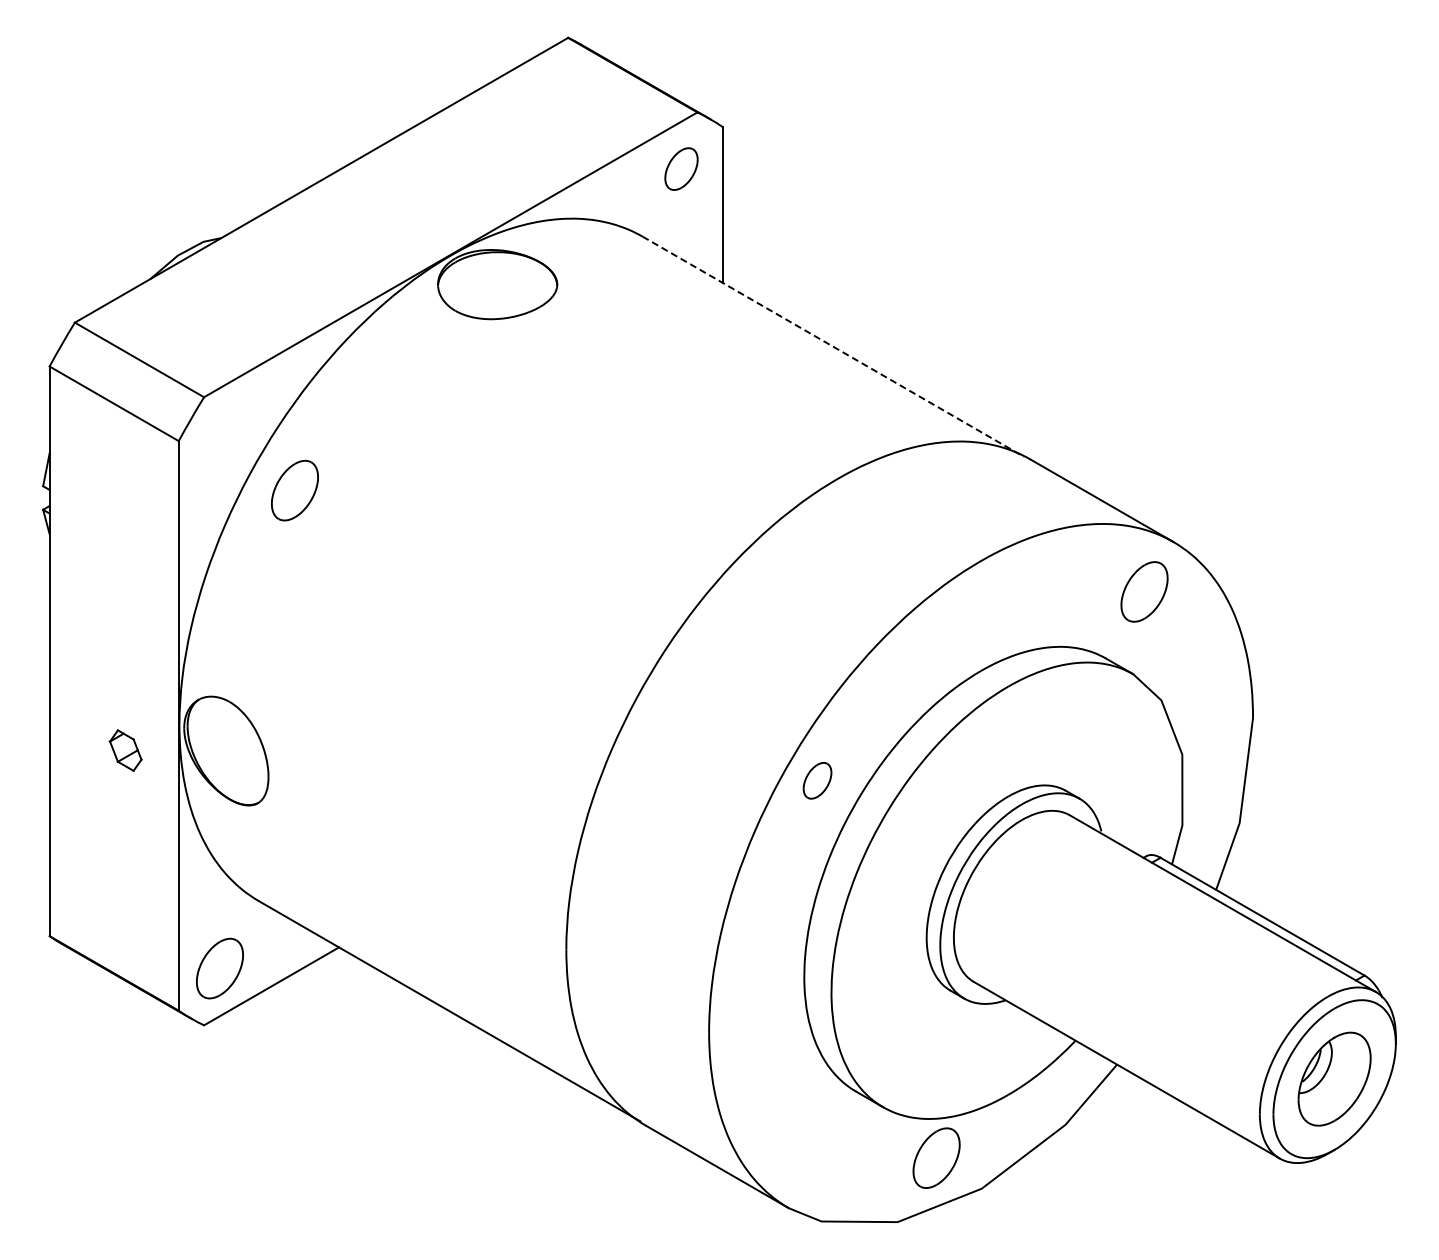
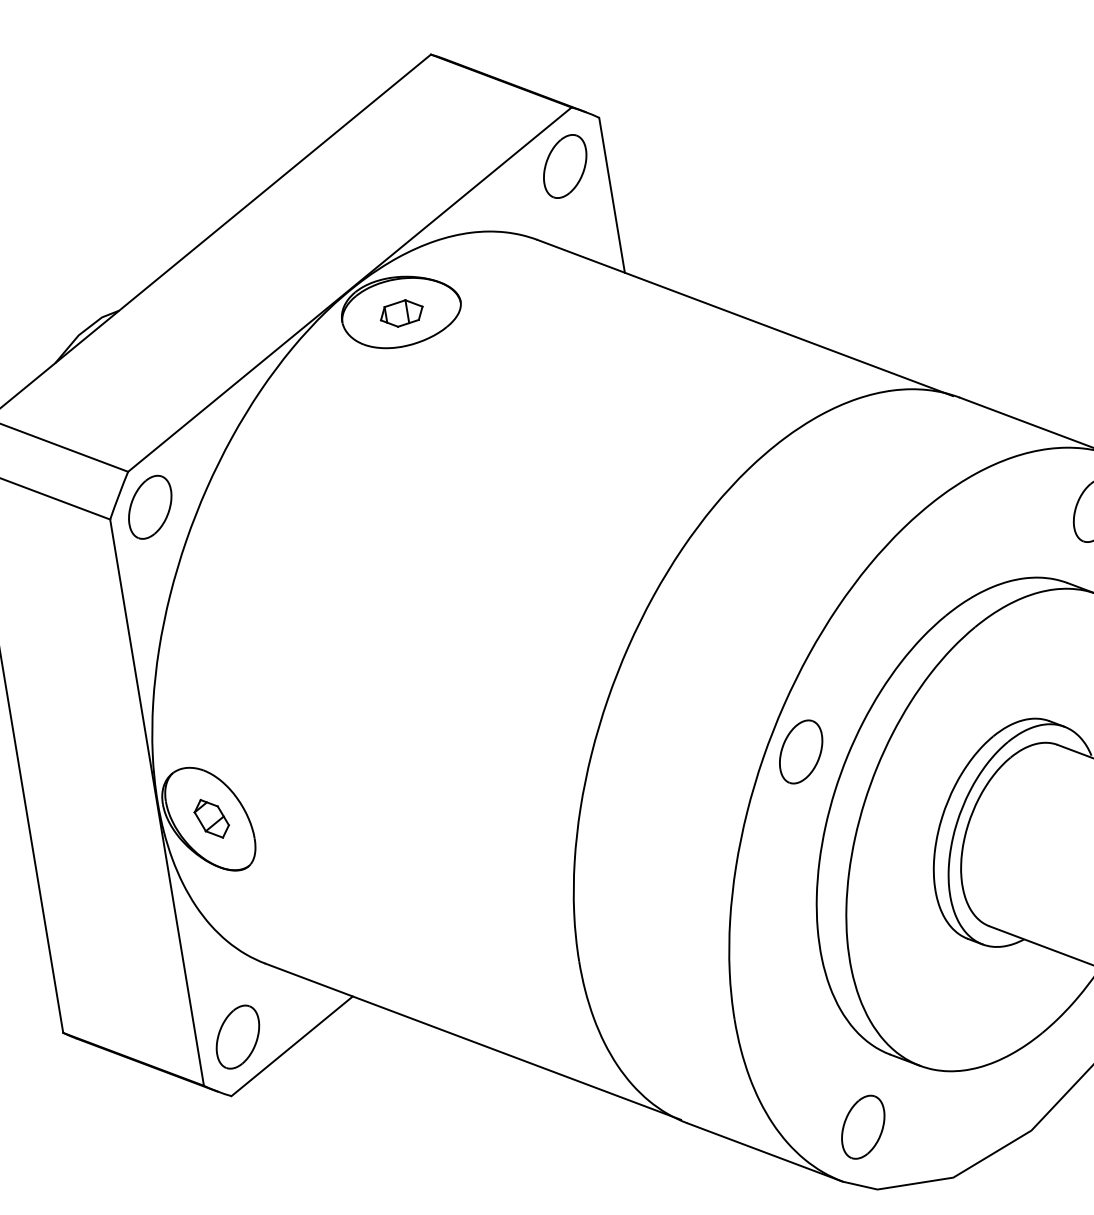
part: (681, 168) -> (565, 165), size x1.43
part: (497, 286) -> (401, 313), added
line: (833, 346) -> (745, 317), dashed -> solid
part: (294, 490) -> (149, 507), moved
part: (125, 750) -> (211, 818), moved
part: (817, 780) -> (800, 751), size x1.67
part: (936, 1157) -> (863, 1126), moved

